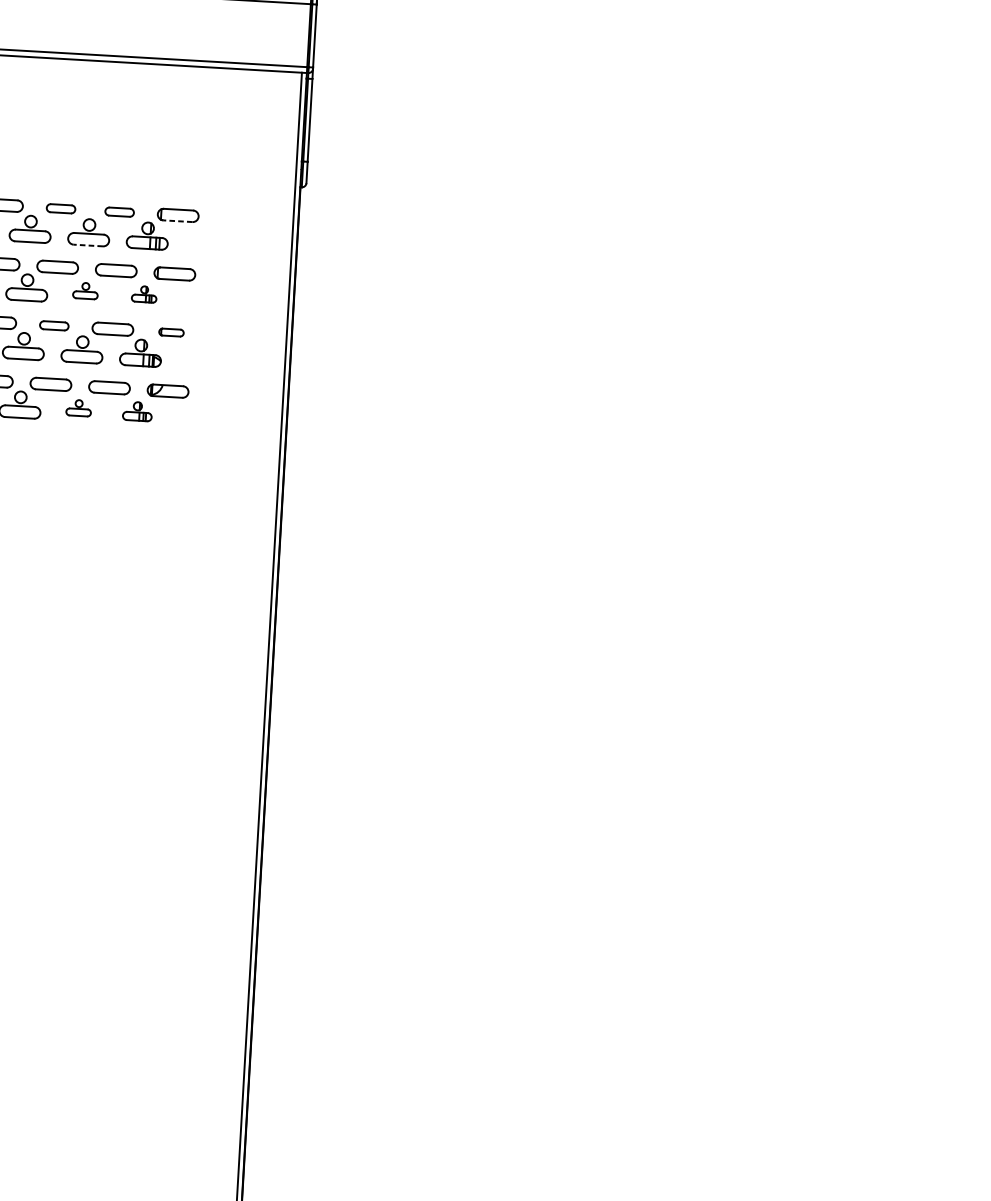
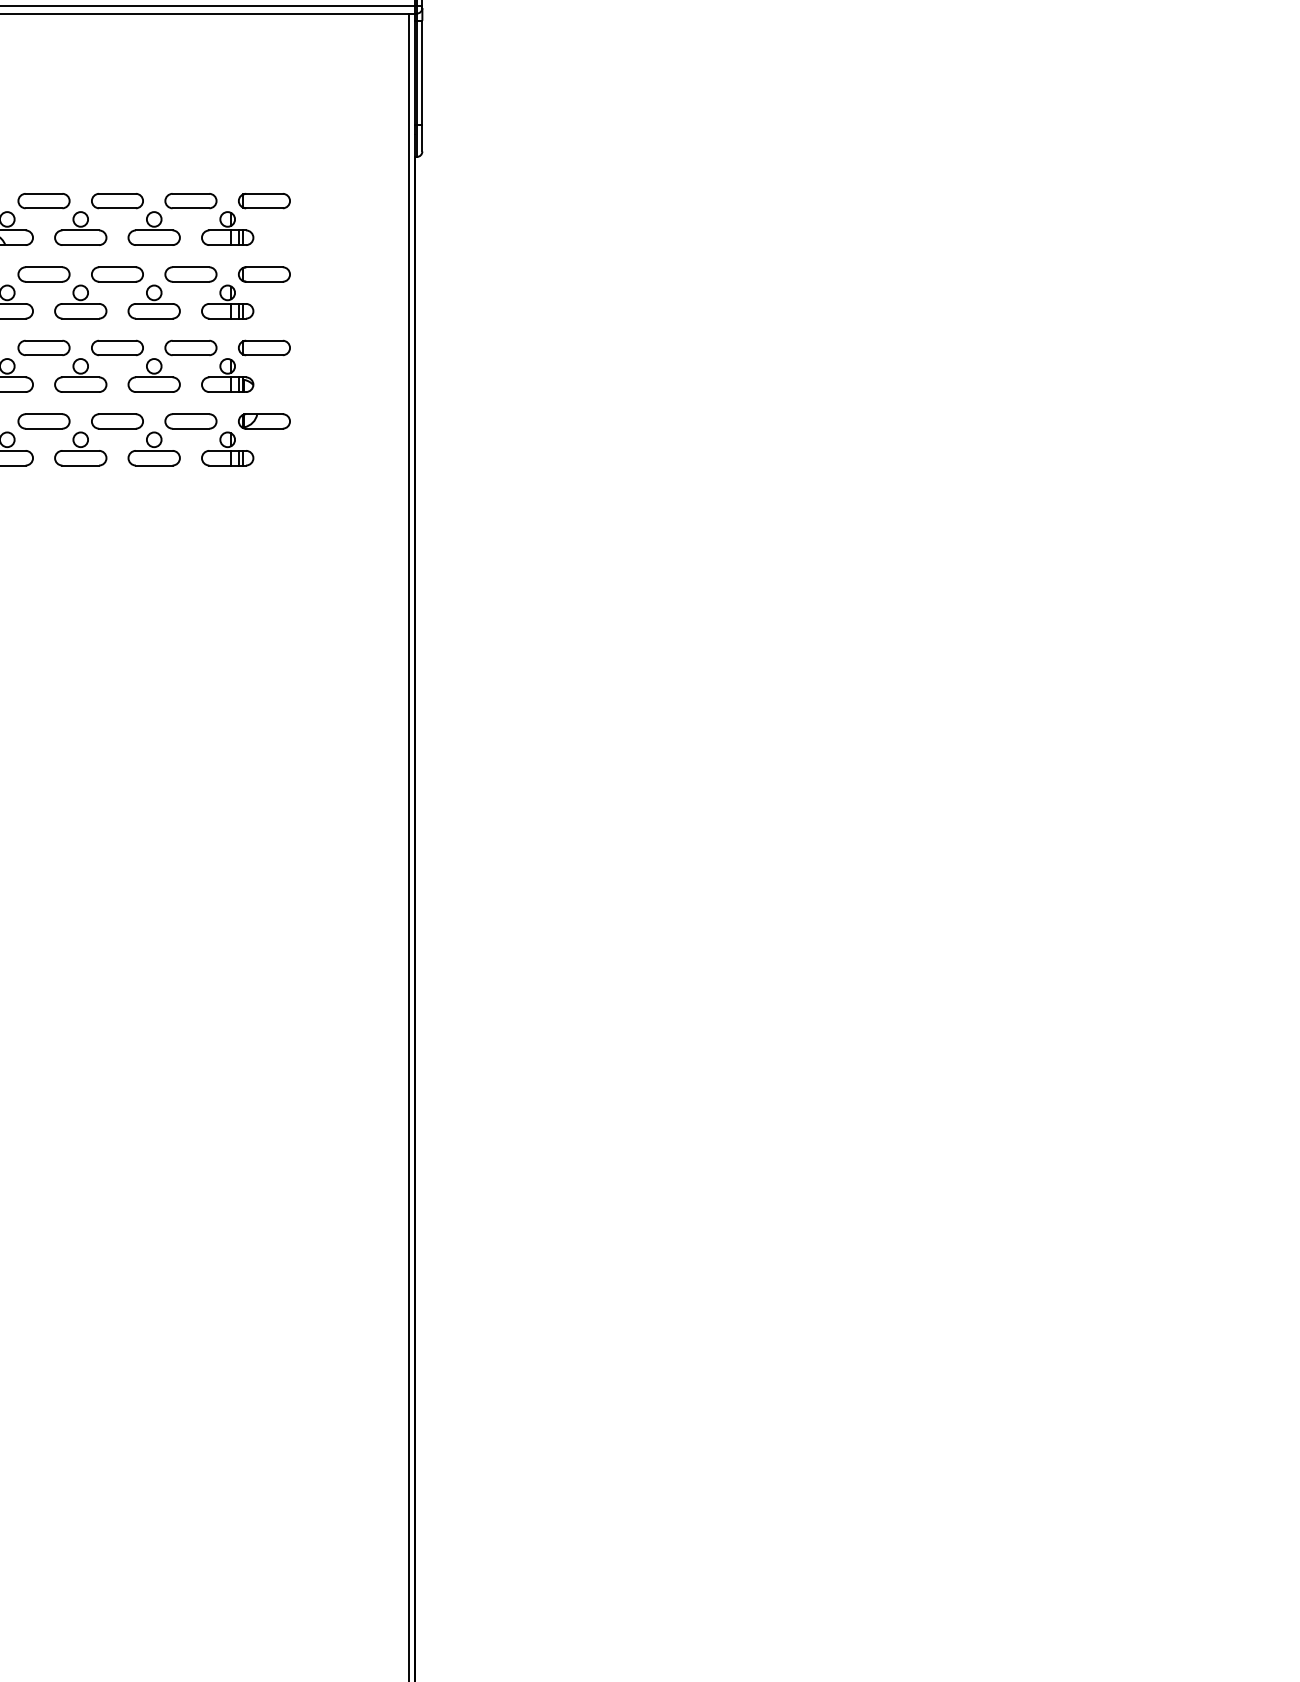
part: (61, 209) -> (117, 201), size x1.43
part: (119, 212) -> (190, 201), size x1.43
line: (177, 221) -> (263, 208), dashed -> solid
line: (87, 245) -> (153, 245), dashed -> solid
part: (85, 290) -> (153, 301), size x1.67
part: (144, 293) -> (227, 301), size x1.67
part: (54, 325) -> (117, 347), size x1.43
part: (171, 332) -> (264, 347), size x1.67
part: (78, 407) -> (153, 448), size x1.67
part: (137, 411) -> (227, 448), size x1.43

